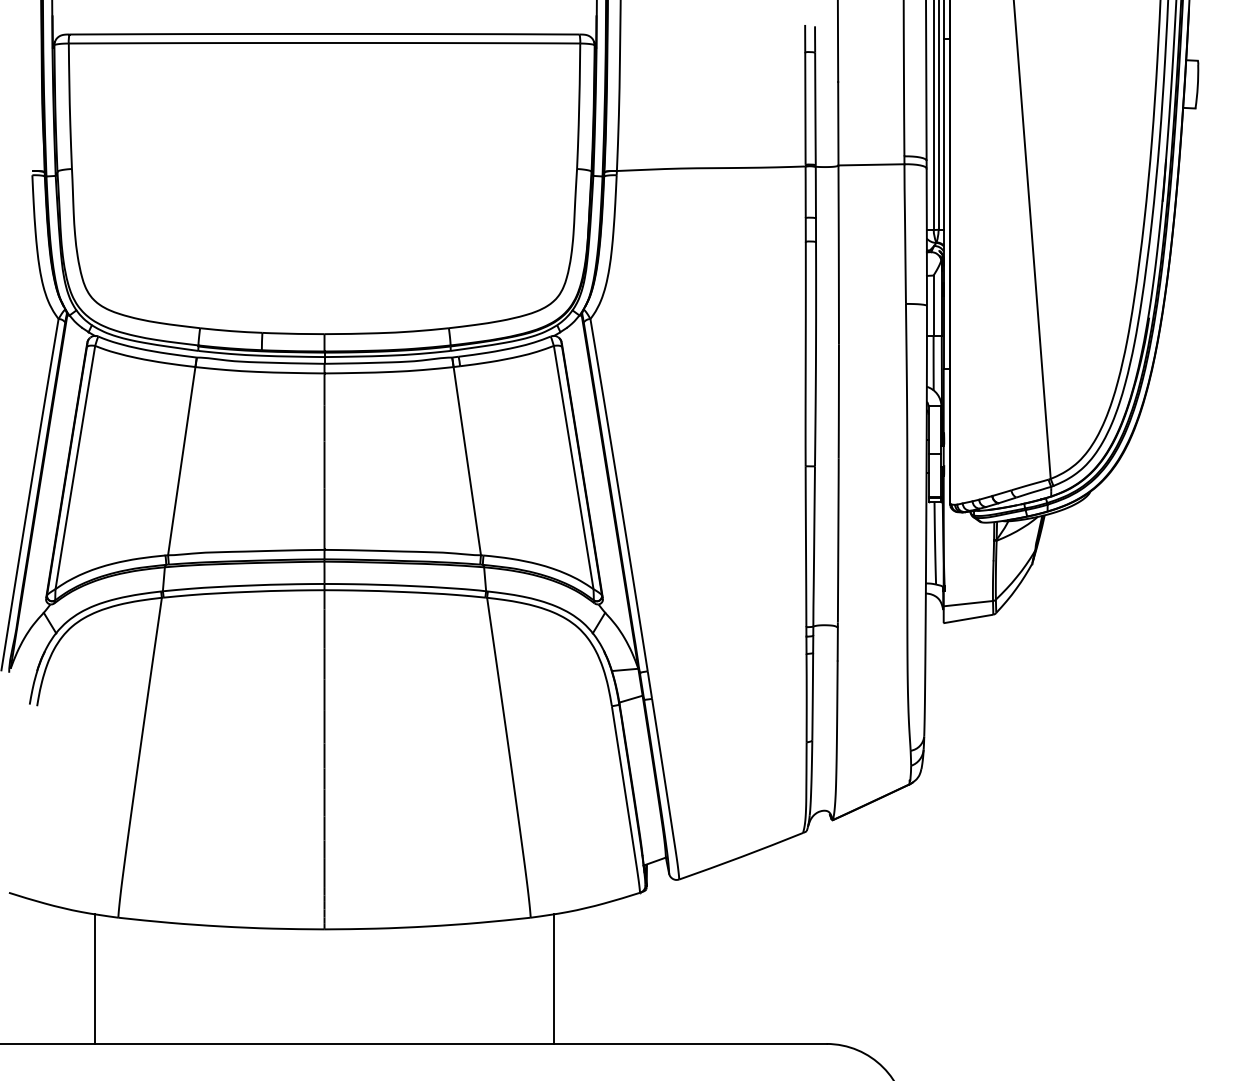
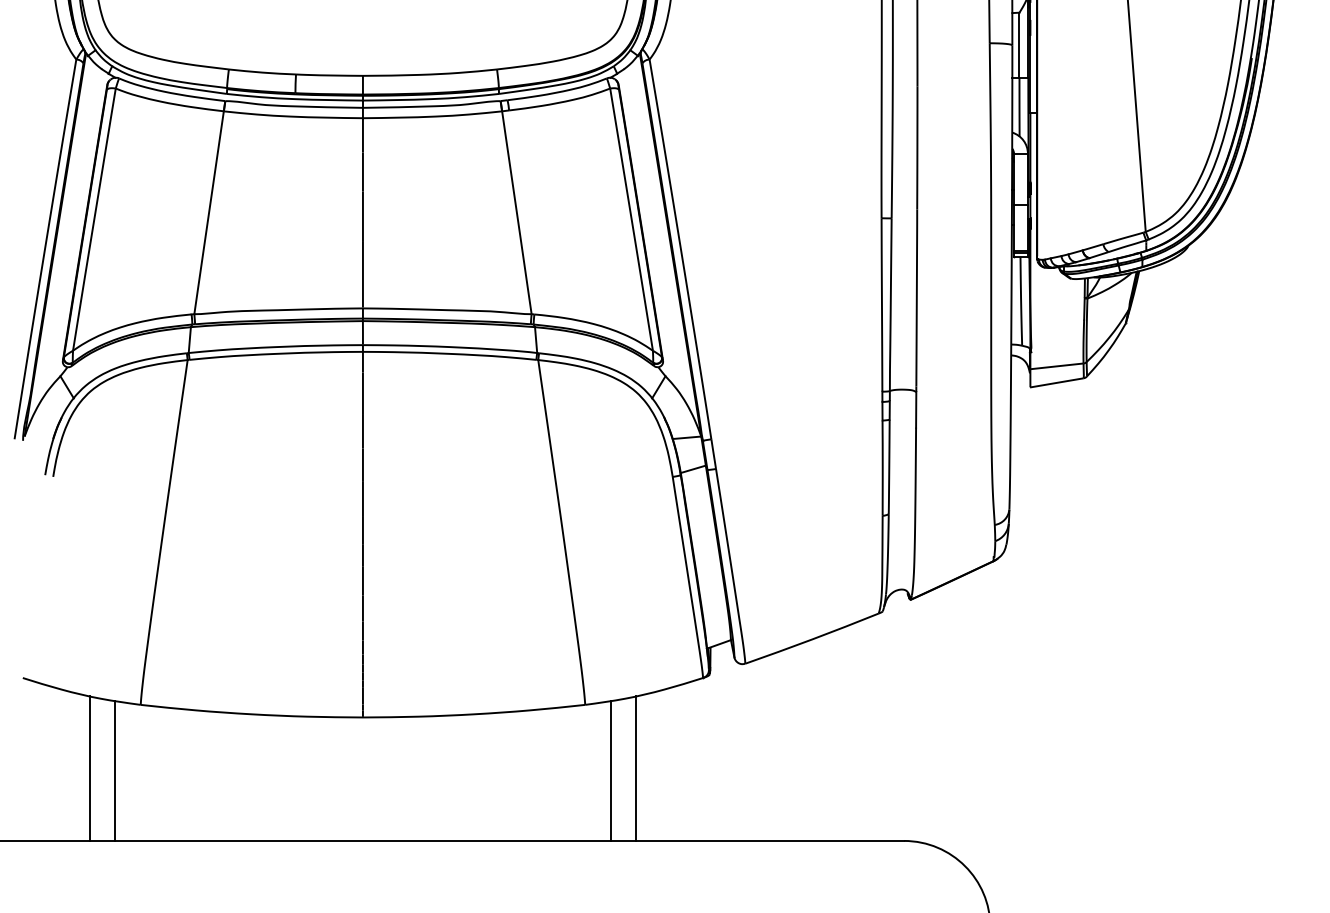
line: (71, 976) -> (90, 768), added
line: (577, 976) -> (635, 768), added

